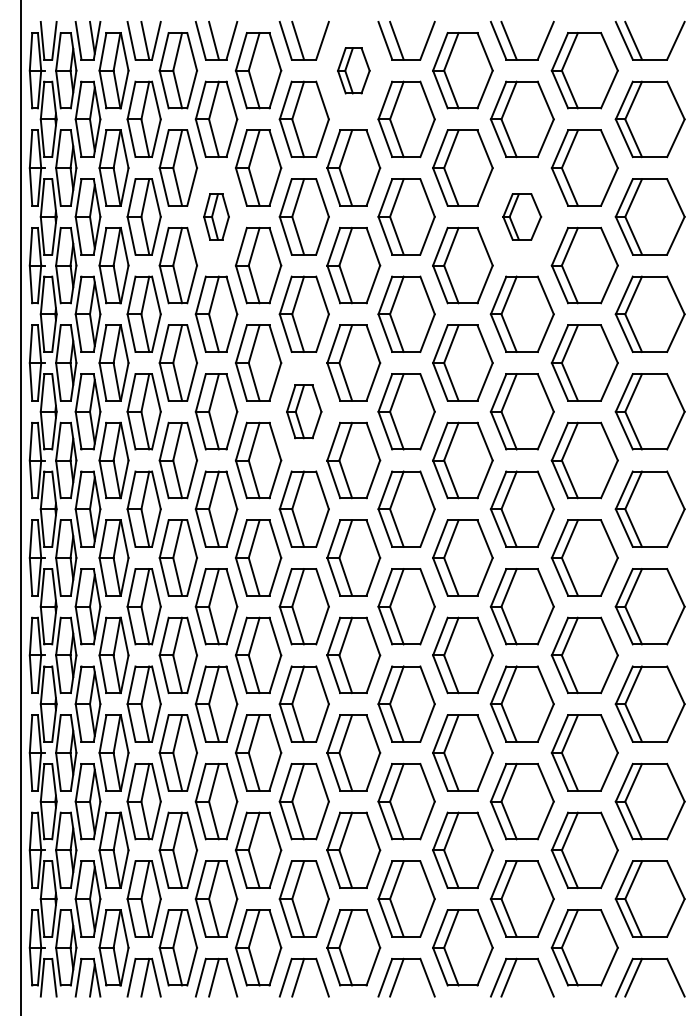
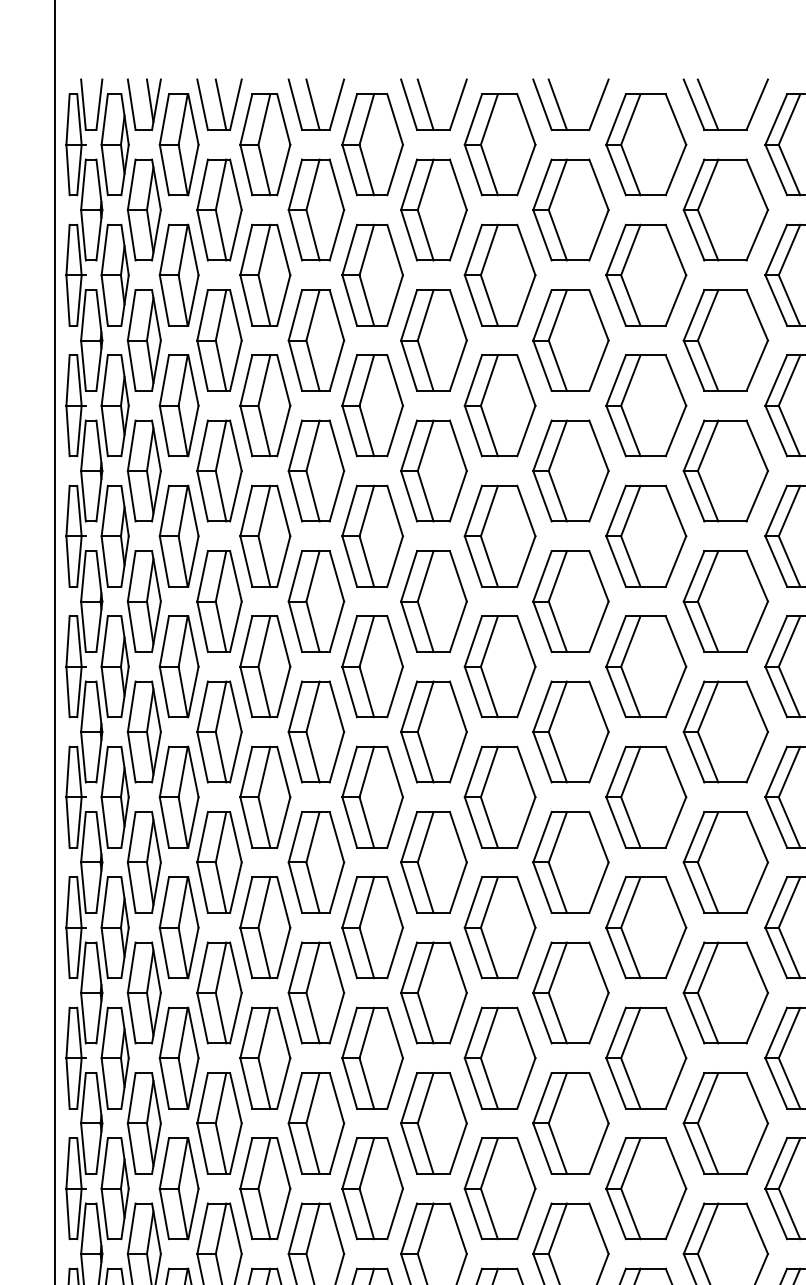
part: (353, 70) -> (499, 144), size x1.67
part: (216, 216) -> (316, 340), size x1.67
part: (521, 216) -> (724, 340), size x1.67
part: (303, 411) -> (432, 601), size x1.43

